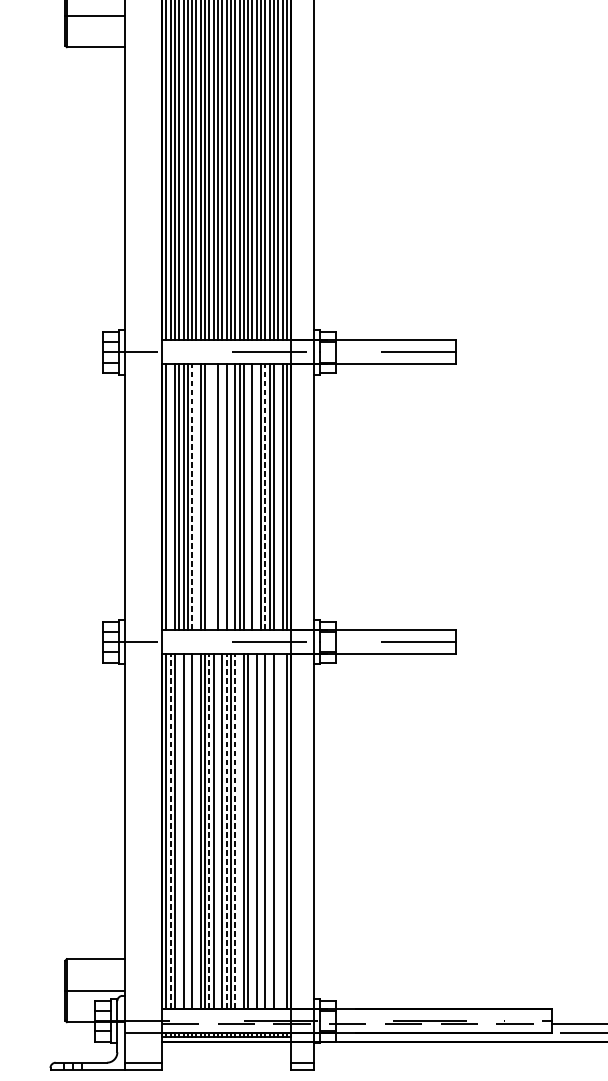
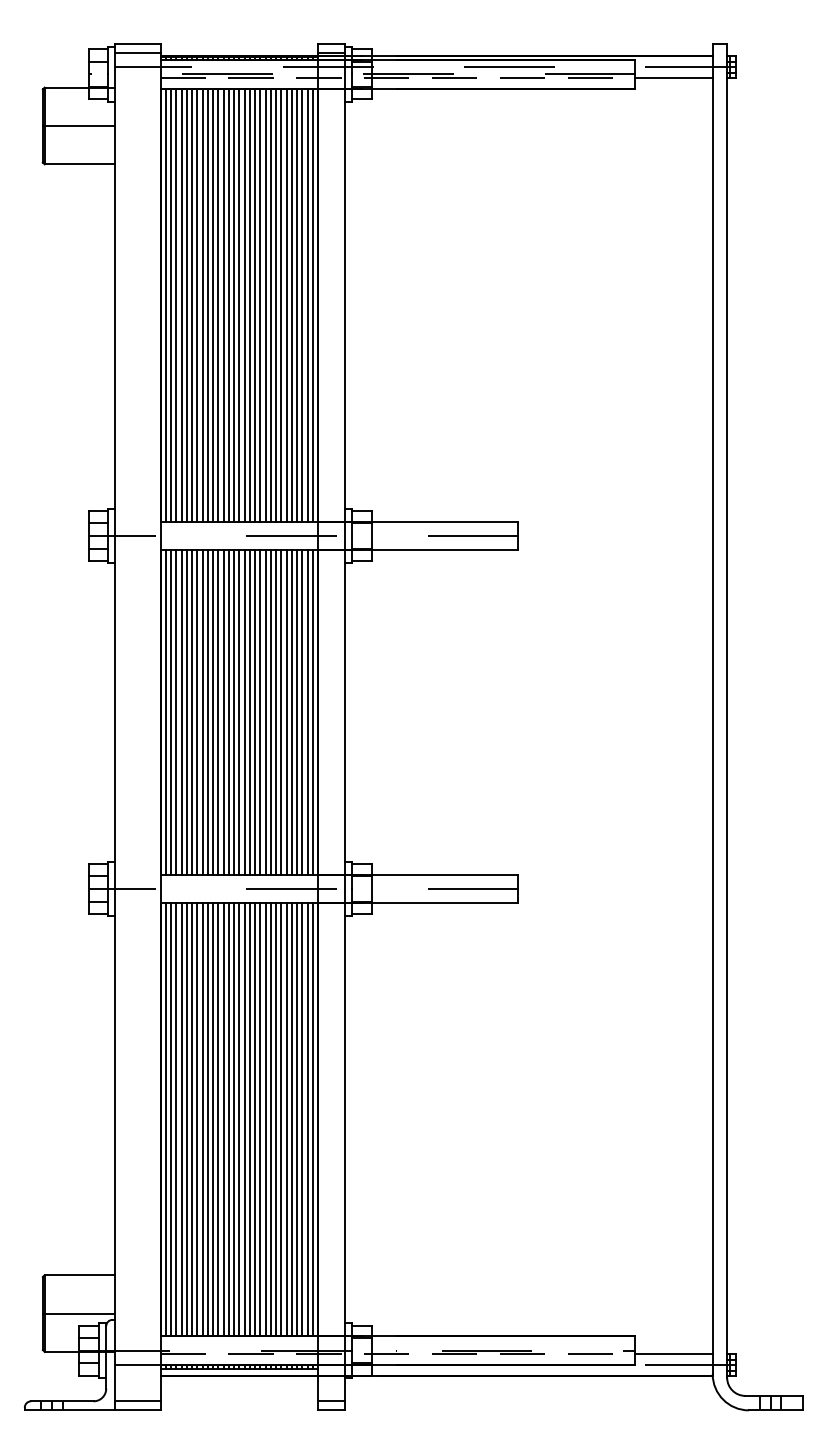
line: (170, 497) -> (171, 712), added
line: (192, 497) -> (197, 712), dashed -> solid
line: (196, 497) -> (202, 712), added
line: (209, 497) -> (218, 712), added
line: (213, 497) -> (223, 712), added
line: (222, 497) -> (234, 712), added
line: (230, 497) -> (244, 712), added
line: (248, 497) -> (265, 712), added
line: (257, 497) -> (276, 712), added
line: (265, 497) -> (286, 712), dashed -> solid
line: (278, 497) -> (302, 712), added
line: (170, 831) -> (171, 1119), dashed -> solid
line: (179, 831) -> (181, 1119), added
line: (188, 831) -> (192, 1119), added
line: (196, 831) -> (202, 1119), added
line: (209, 831) -> (218, 1119), dashed -> solid
line: (217, 831) -> (228, 1119), added
line: (226, 831) -> (239, 1119), dashed -> solid
line: (234, 831) -> (249, 1119), dashed -> solid
line: (239, 831) -> (255, 1119), added
line: (252, 831) -> (270, 1119), added
line: (261, 831) -> (281, 1119), added
line: (269, 831) -> (291, 1119), added
line: (278, 831) -> (302, 1119), added
line: (282, 831) -> (307, 1119), added

